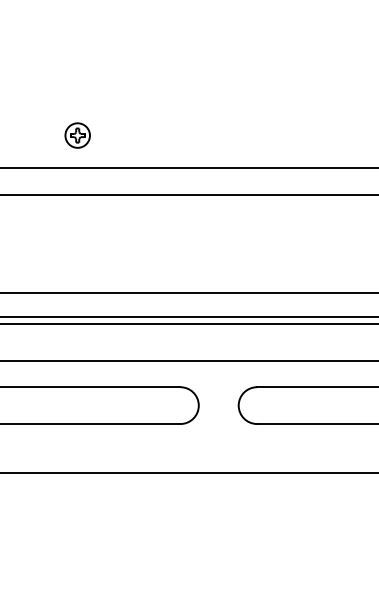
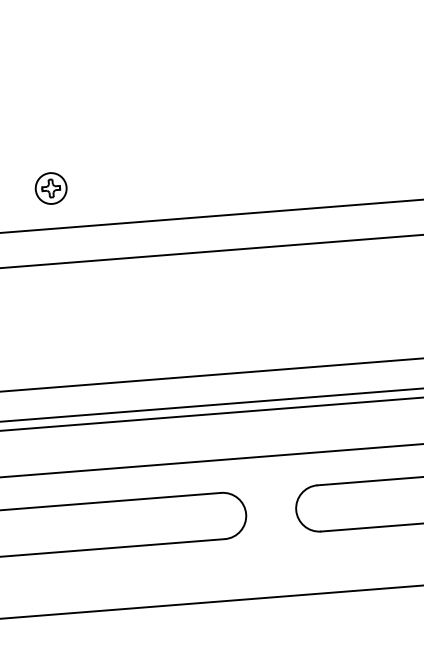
part: (77, 135) -> (50, 188), moved

